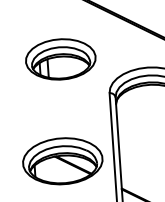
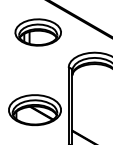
part: (59, 59) -> (37, 32), moved

